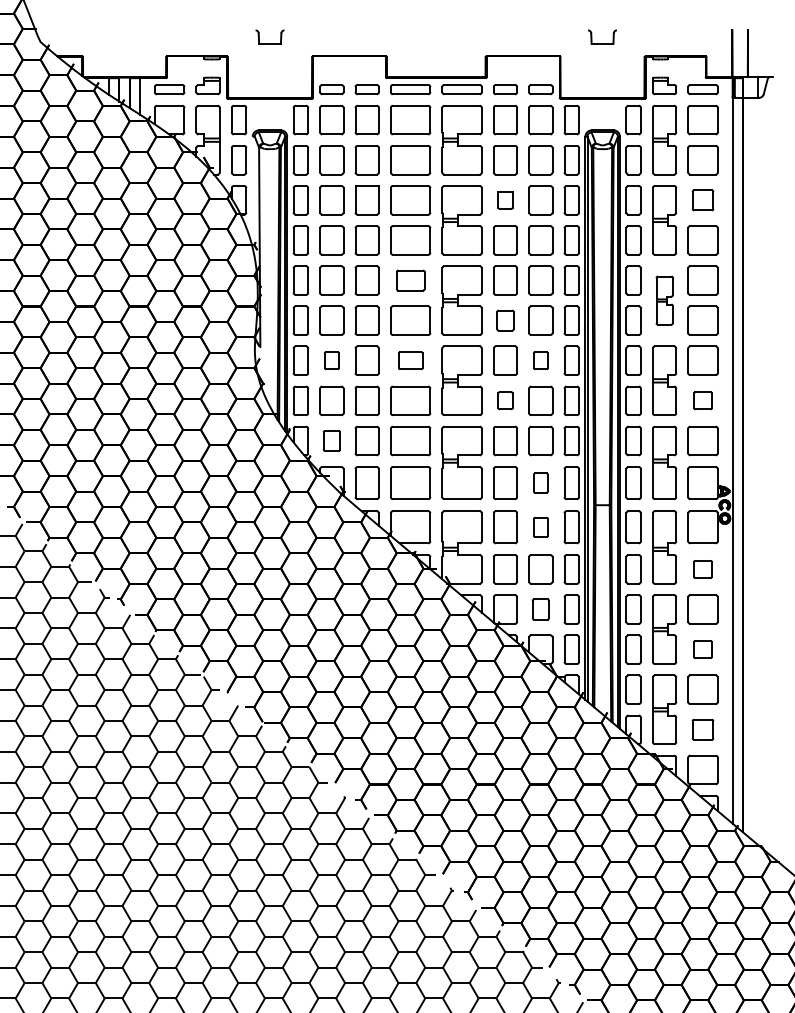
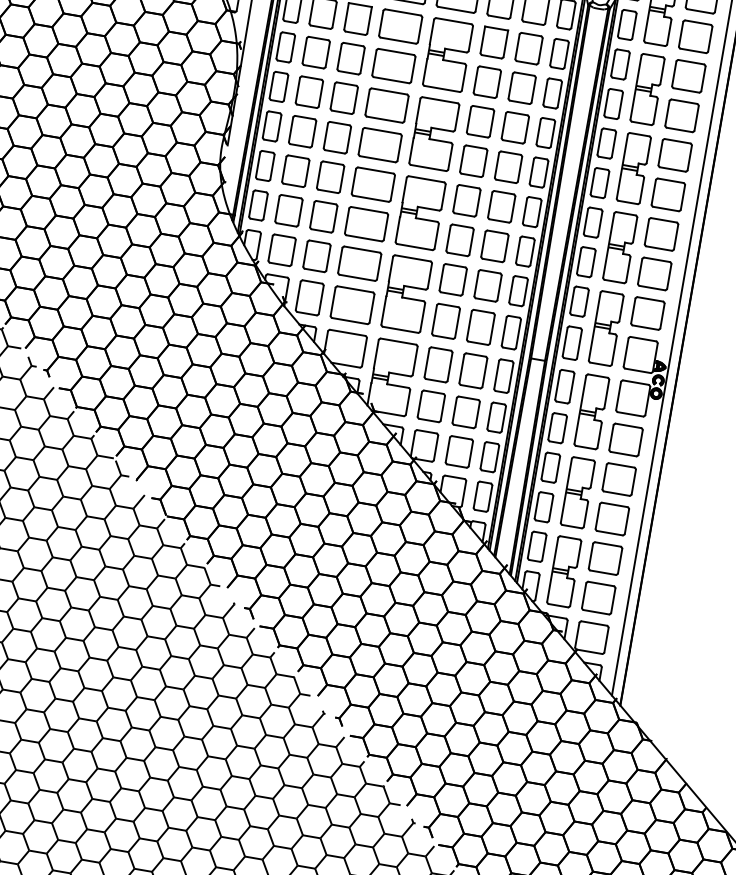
part: (505, 200) -> (494, 42), size x1.67
part: (702, 200) -> (688, 76), size x1.43
part: (410, 280) -> (386, 105), size x1.43
part: (664, 300) -> (633, 168), size x1.43
part: (505, 320) -> (473, 161), size x1.43
part: (331, 360) -> (295, 170), size x1.67
part: (410, 360) -> (373, 184), size x1.67
part: (540, 360) -> (501, 206), size x1.67
part: (505, 400) -> (460, 239), size x1.67
part: (702, 400) -> (654, 273), size x1.67
part: (331, 440) -> (281, 249), size x1.43
part: (540, 482) -> (480, 326), size x1.67
part: (540, 527) -> (473, 371), size x1.67
part: (702, 569) -> (625, 440), size x1.67
part: (540, 609) -> (459, 451), size x1.43
part: (702, 649) -> (611, 518), size x1.67
part: (702, 729) -> (598, 597), size x1.43

